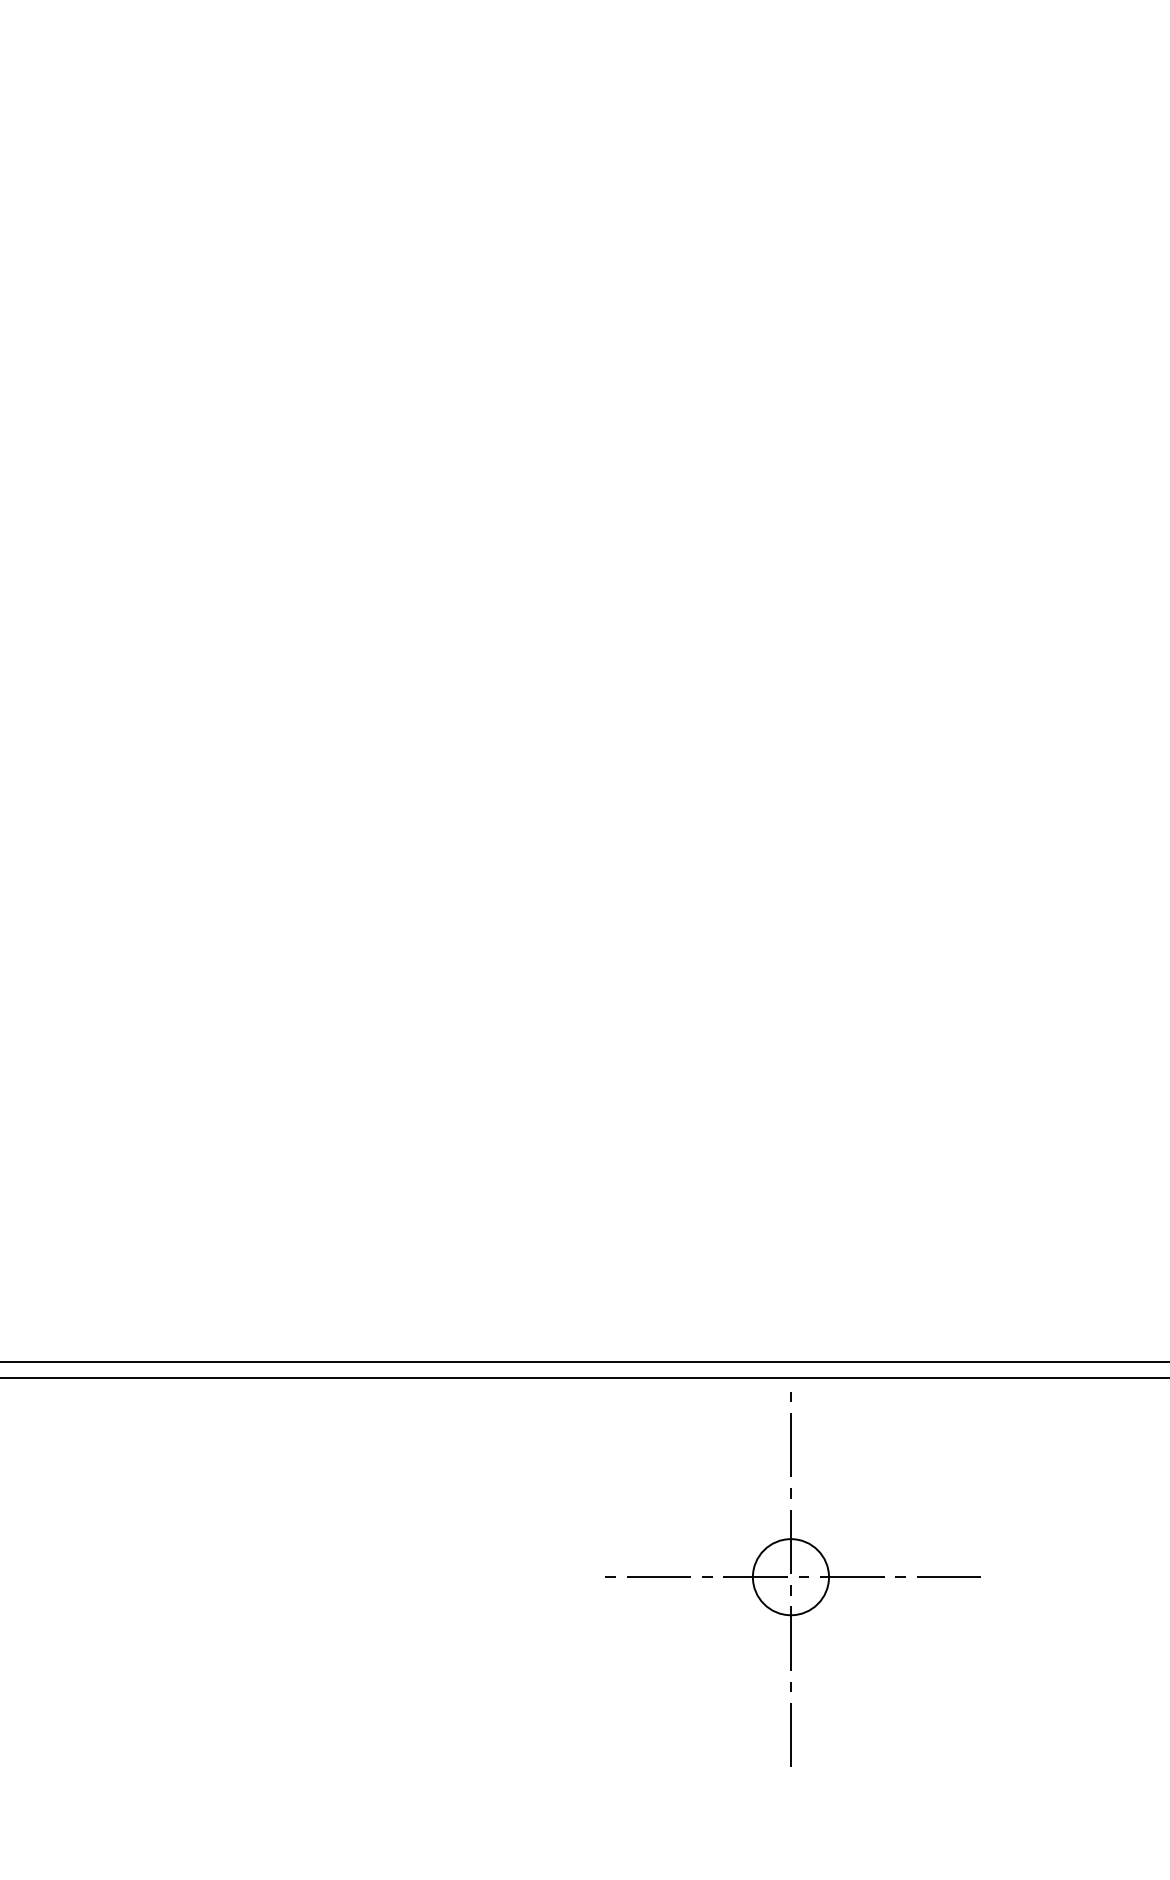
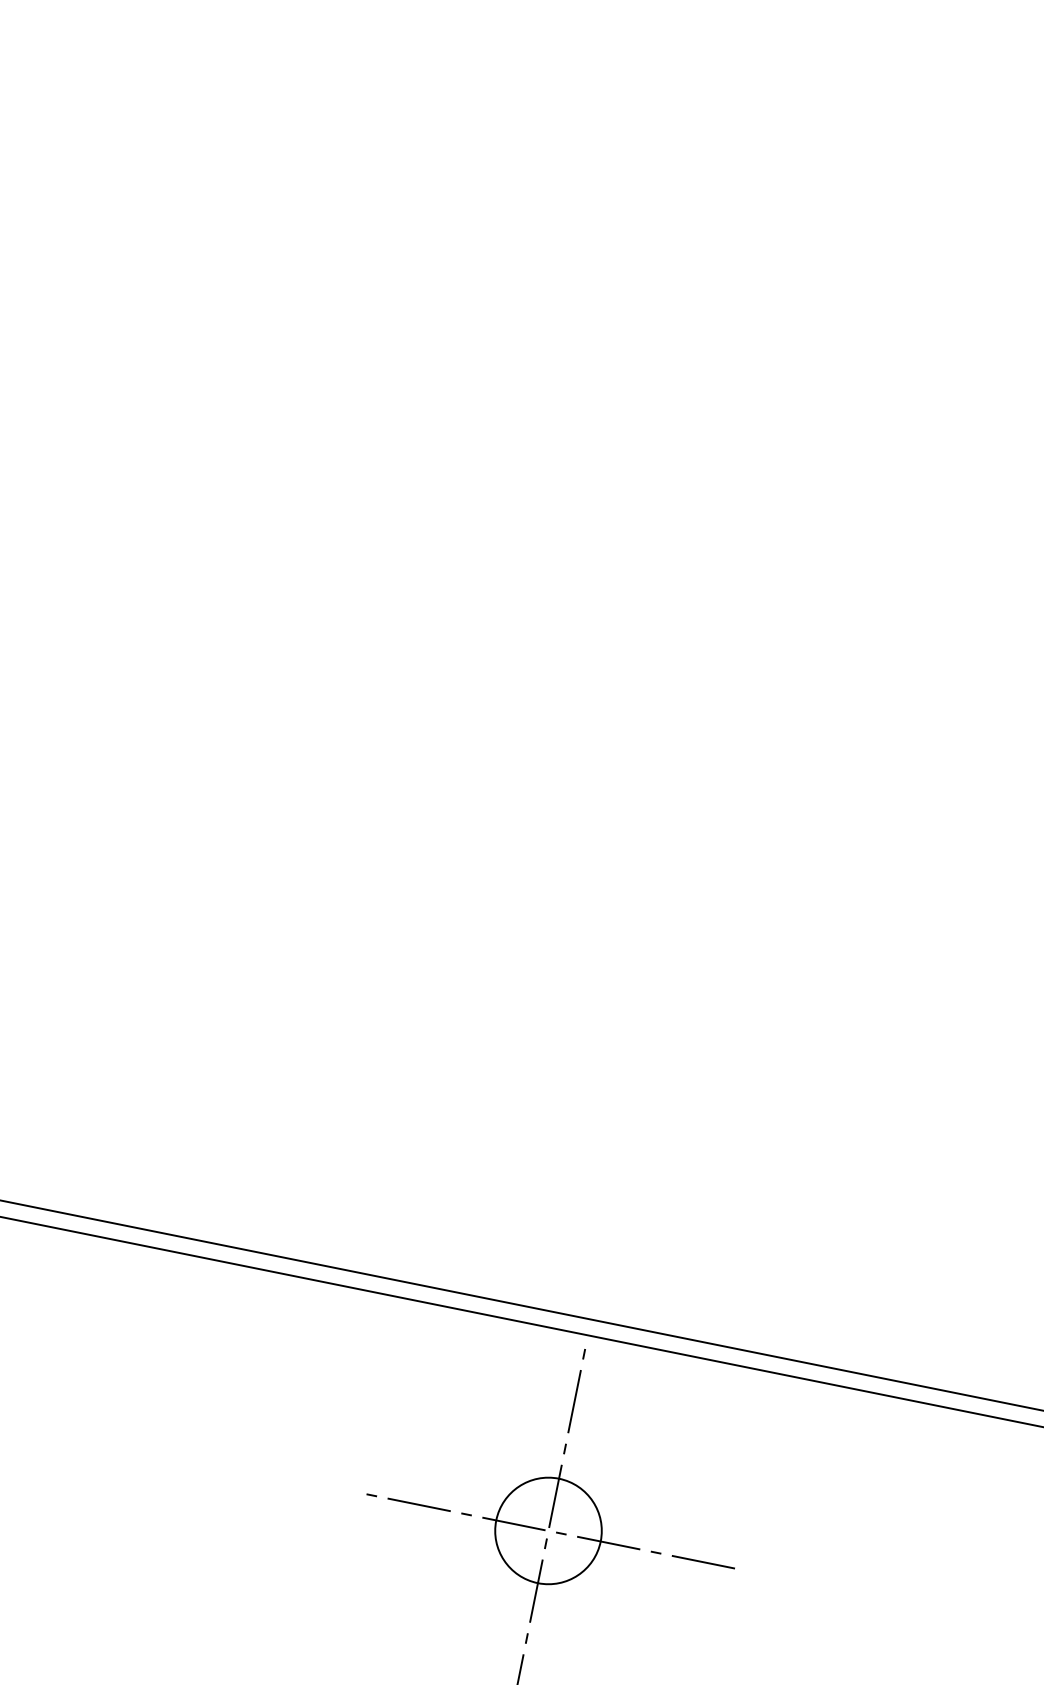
circle: (790, 1577) -> (548, 1531), size x1.4

